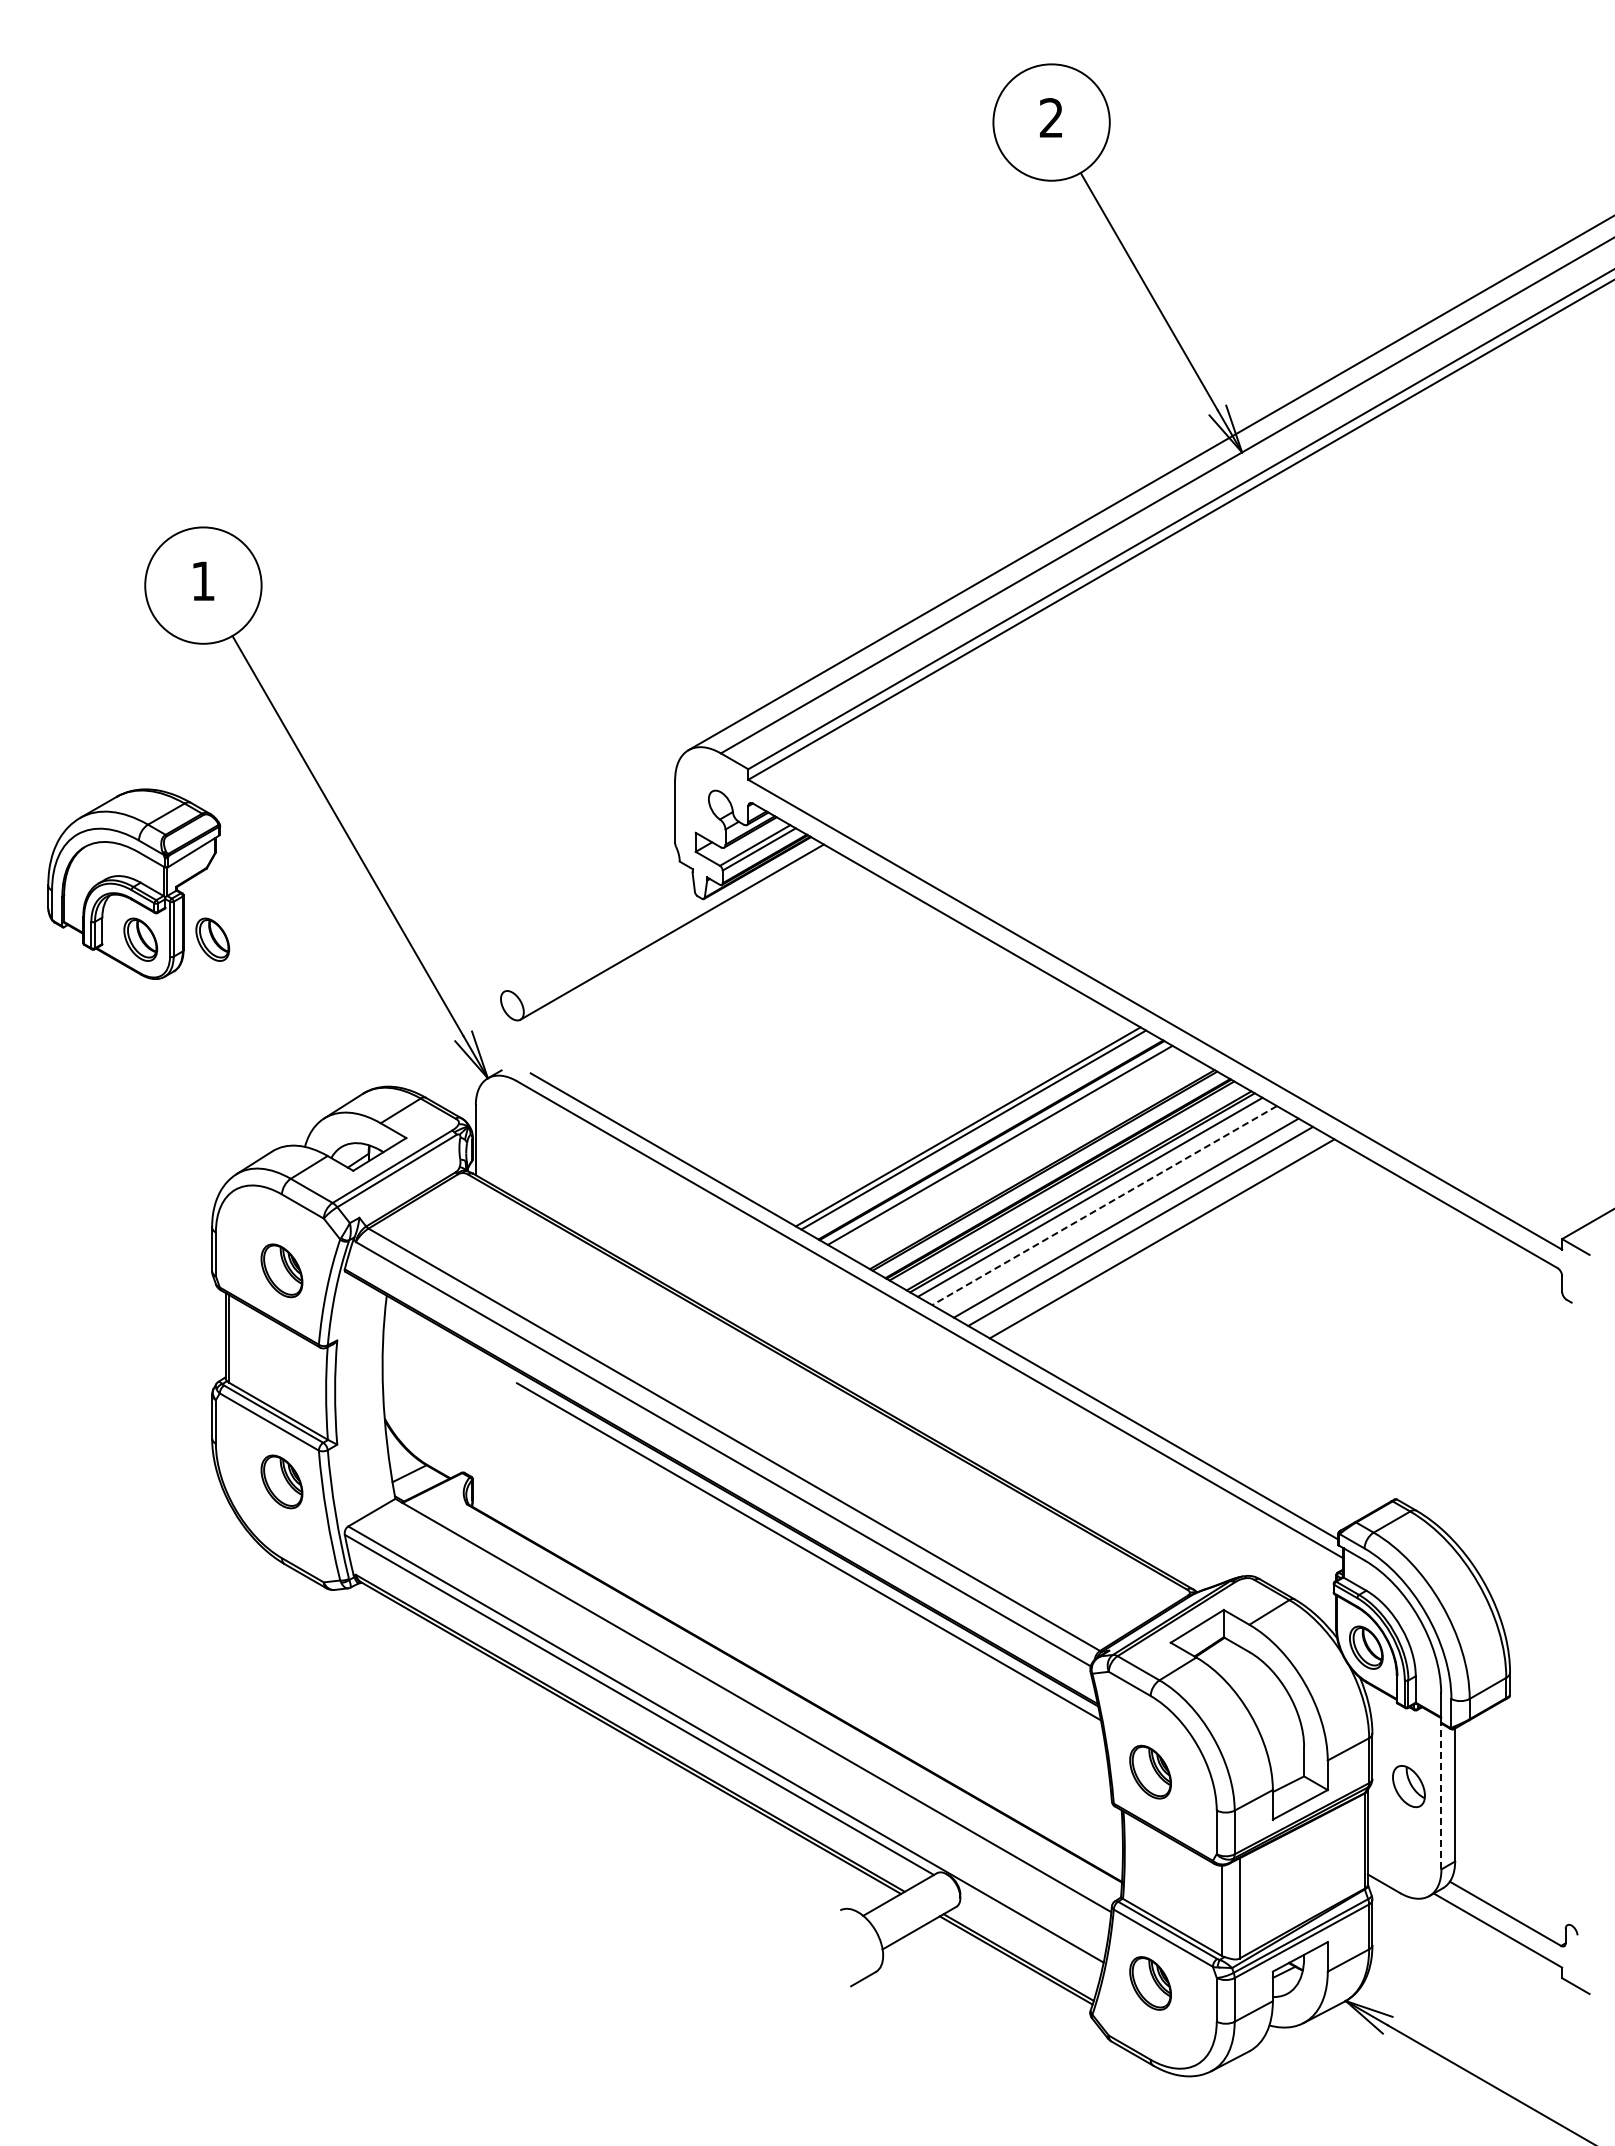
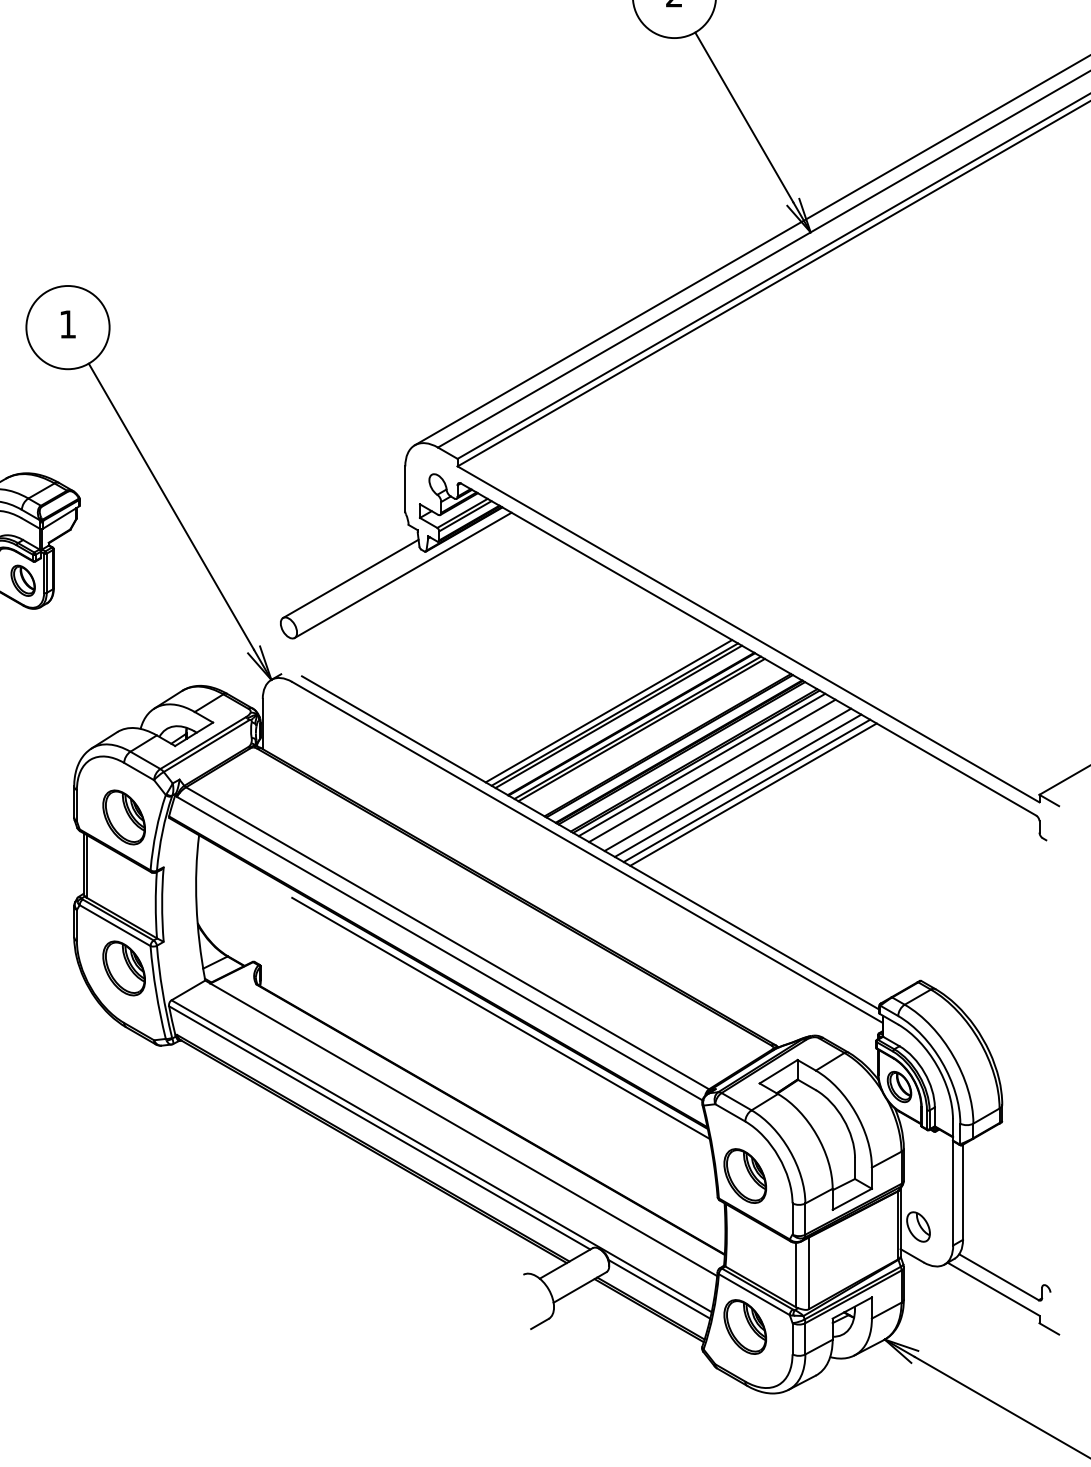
line: (598, 936) -> (350, 578), added
part: (212, 939) -> (74, 580), removed
line: (959, 1121) -> (608, 710), added
line: (1005, 1148) -> (641, 730), added
line: (1104, 1205) -> (712, 770), dashed -> solid
line: (1152, 1233) -> (746, 790), added
part: (281, 1270) -> (123, 817), size x1.43
part: (281, 1481) -> (123, 968), size x1.43
part: (1150, 1771) -> (745, 1175), size x1.43
part: (1408, 1786) -> (918, 1226), moved
line: (1441, 1796) -> (953, 1193), dashed -> solid
line: (1030, 1930) -> (659, 1289), added
part: (1150, 1983) -> (745, 1327), size x1.43

